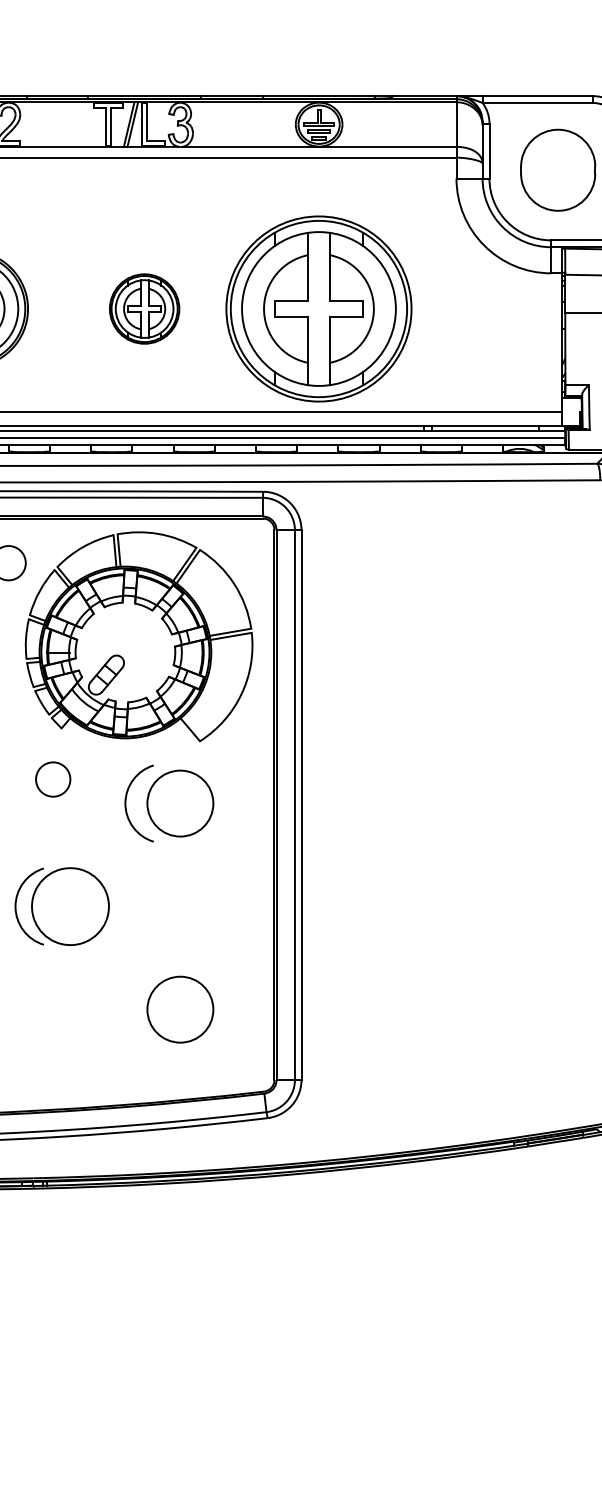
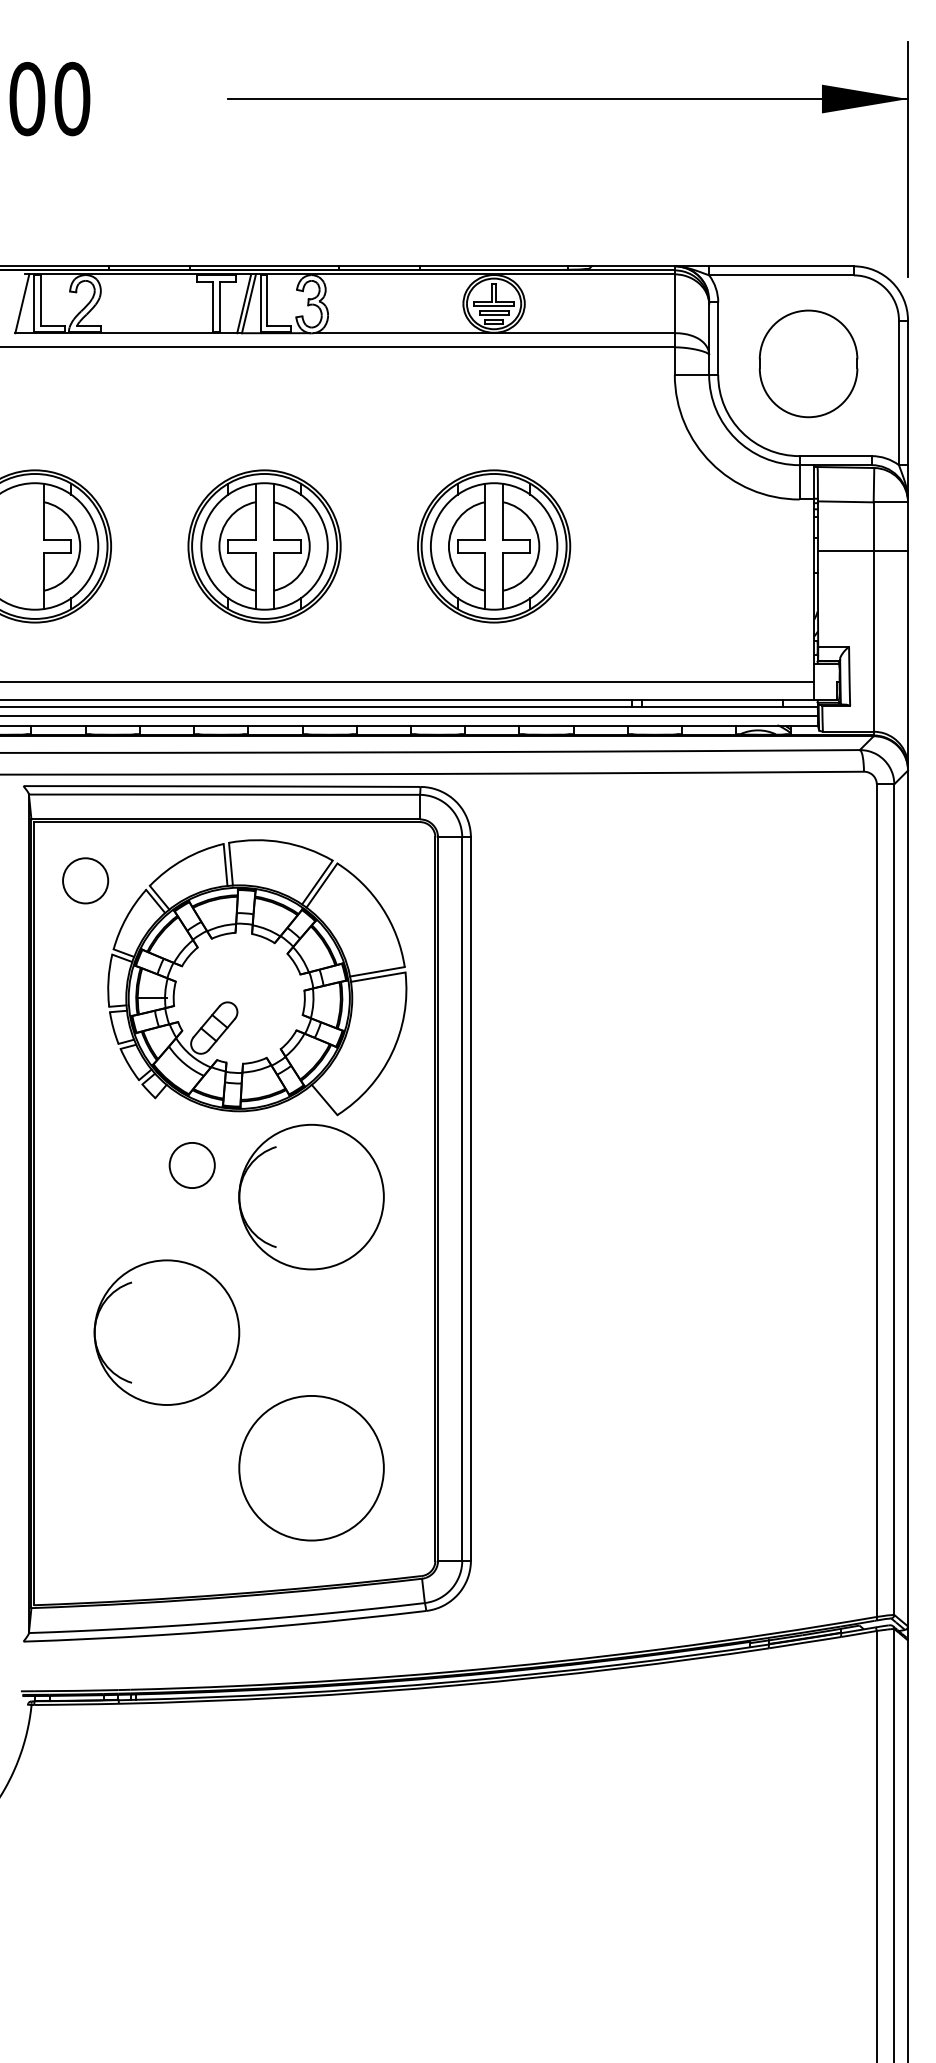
part: (144, 309) -> (264, 546), size x1.67
part: (319, 309) -> (494, 546), size x0.62
circle: (52, 779) -> (191, 1165), moved
circle: (180, 803) -> (311, 1196), size x1.67
circle: (70, 906) -> (166, 1332), size x1.43
circle: (180, 1009) -> (311, 1467), size x1.67

